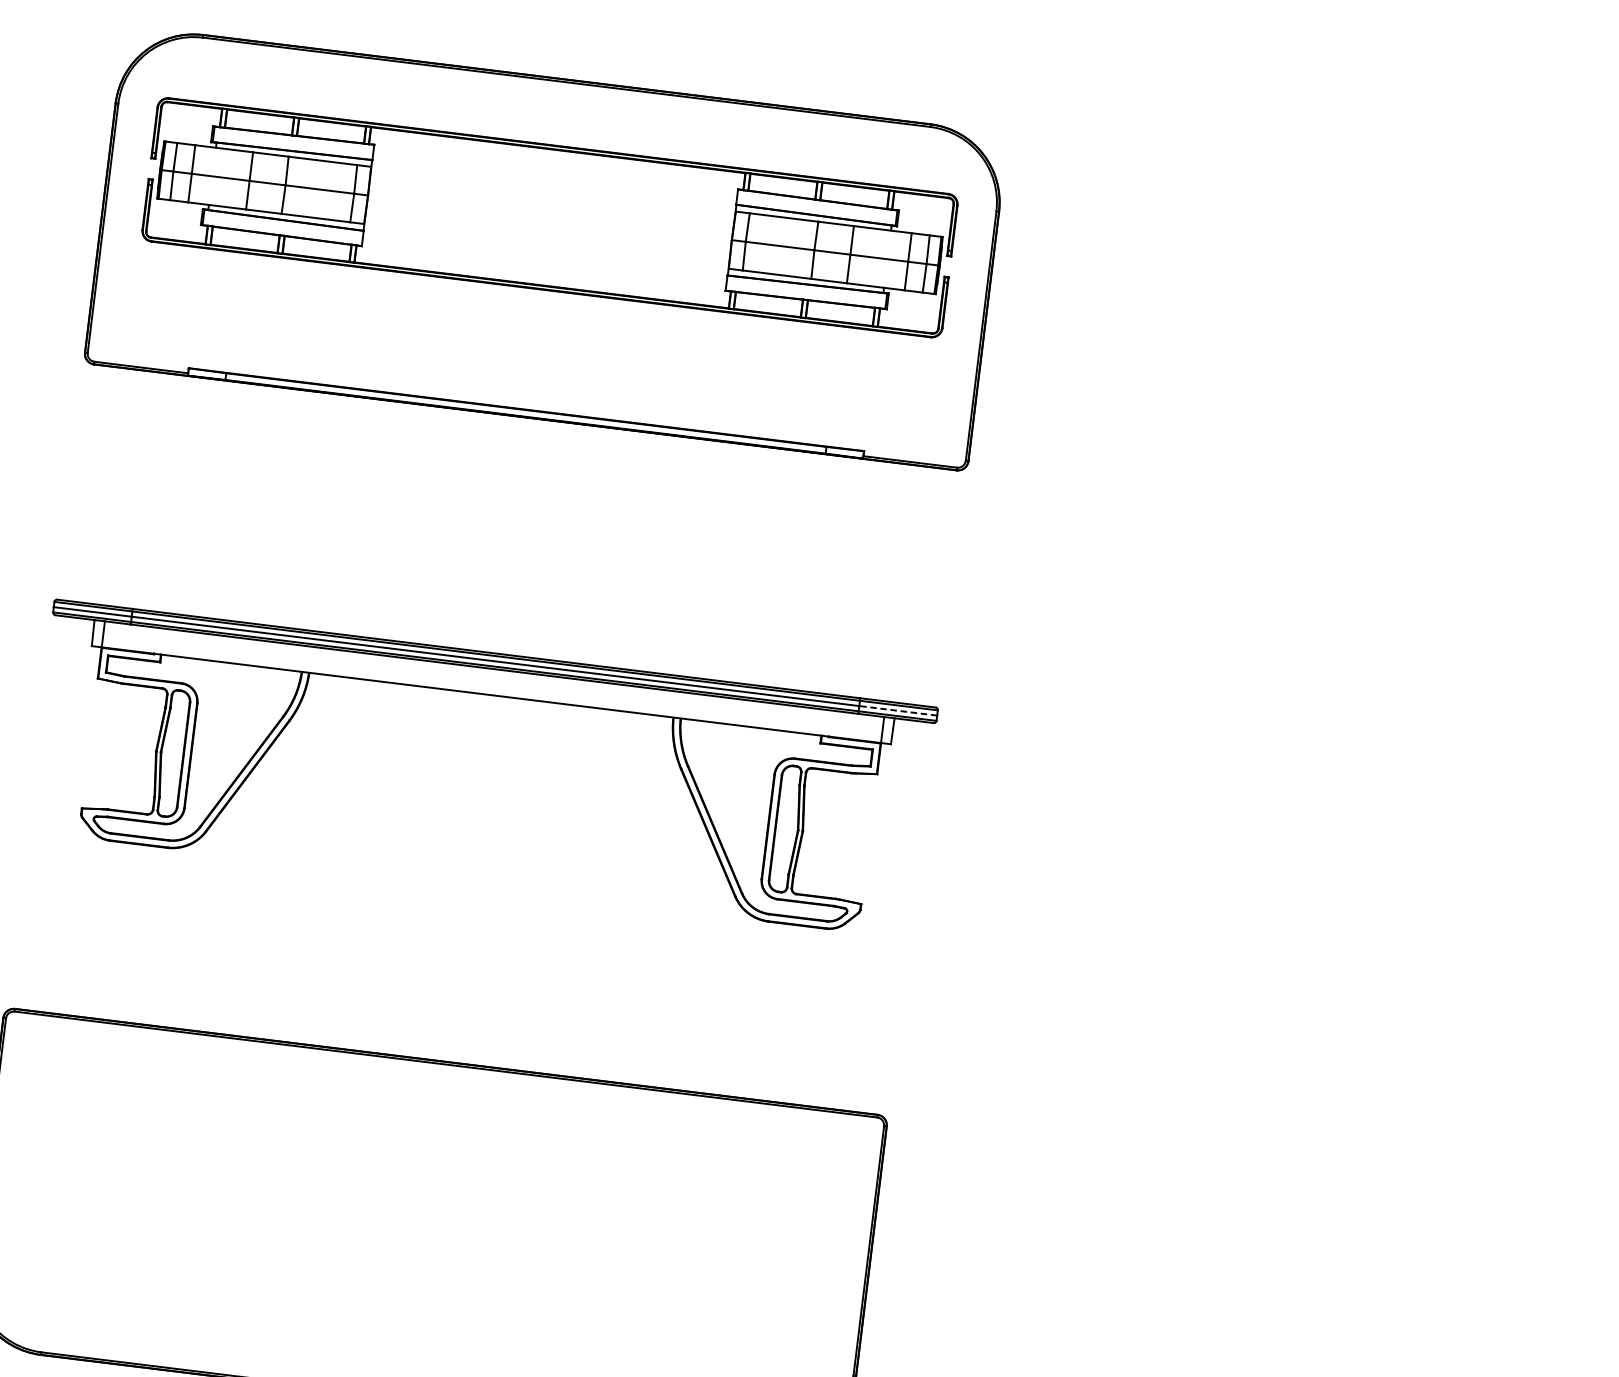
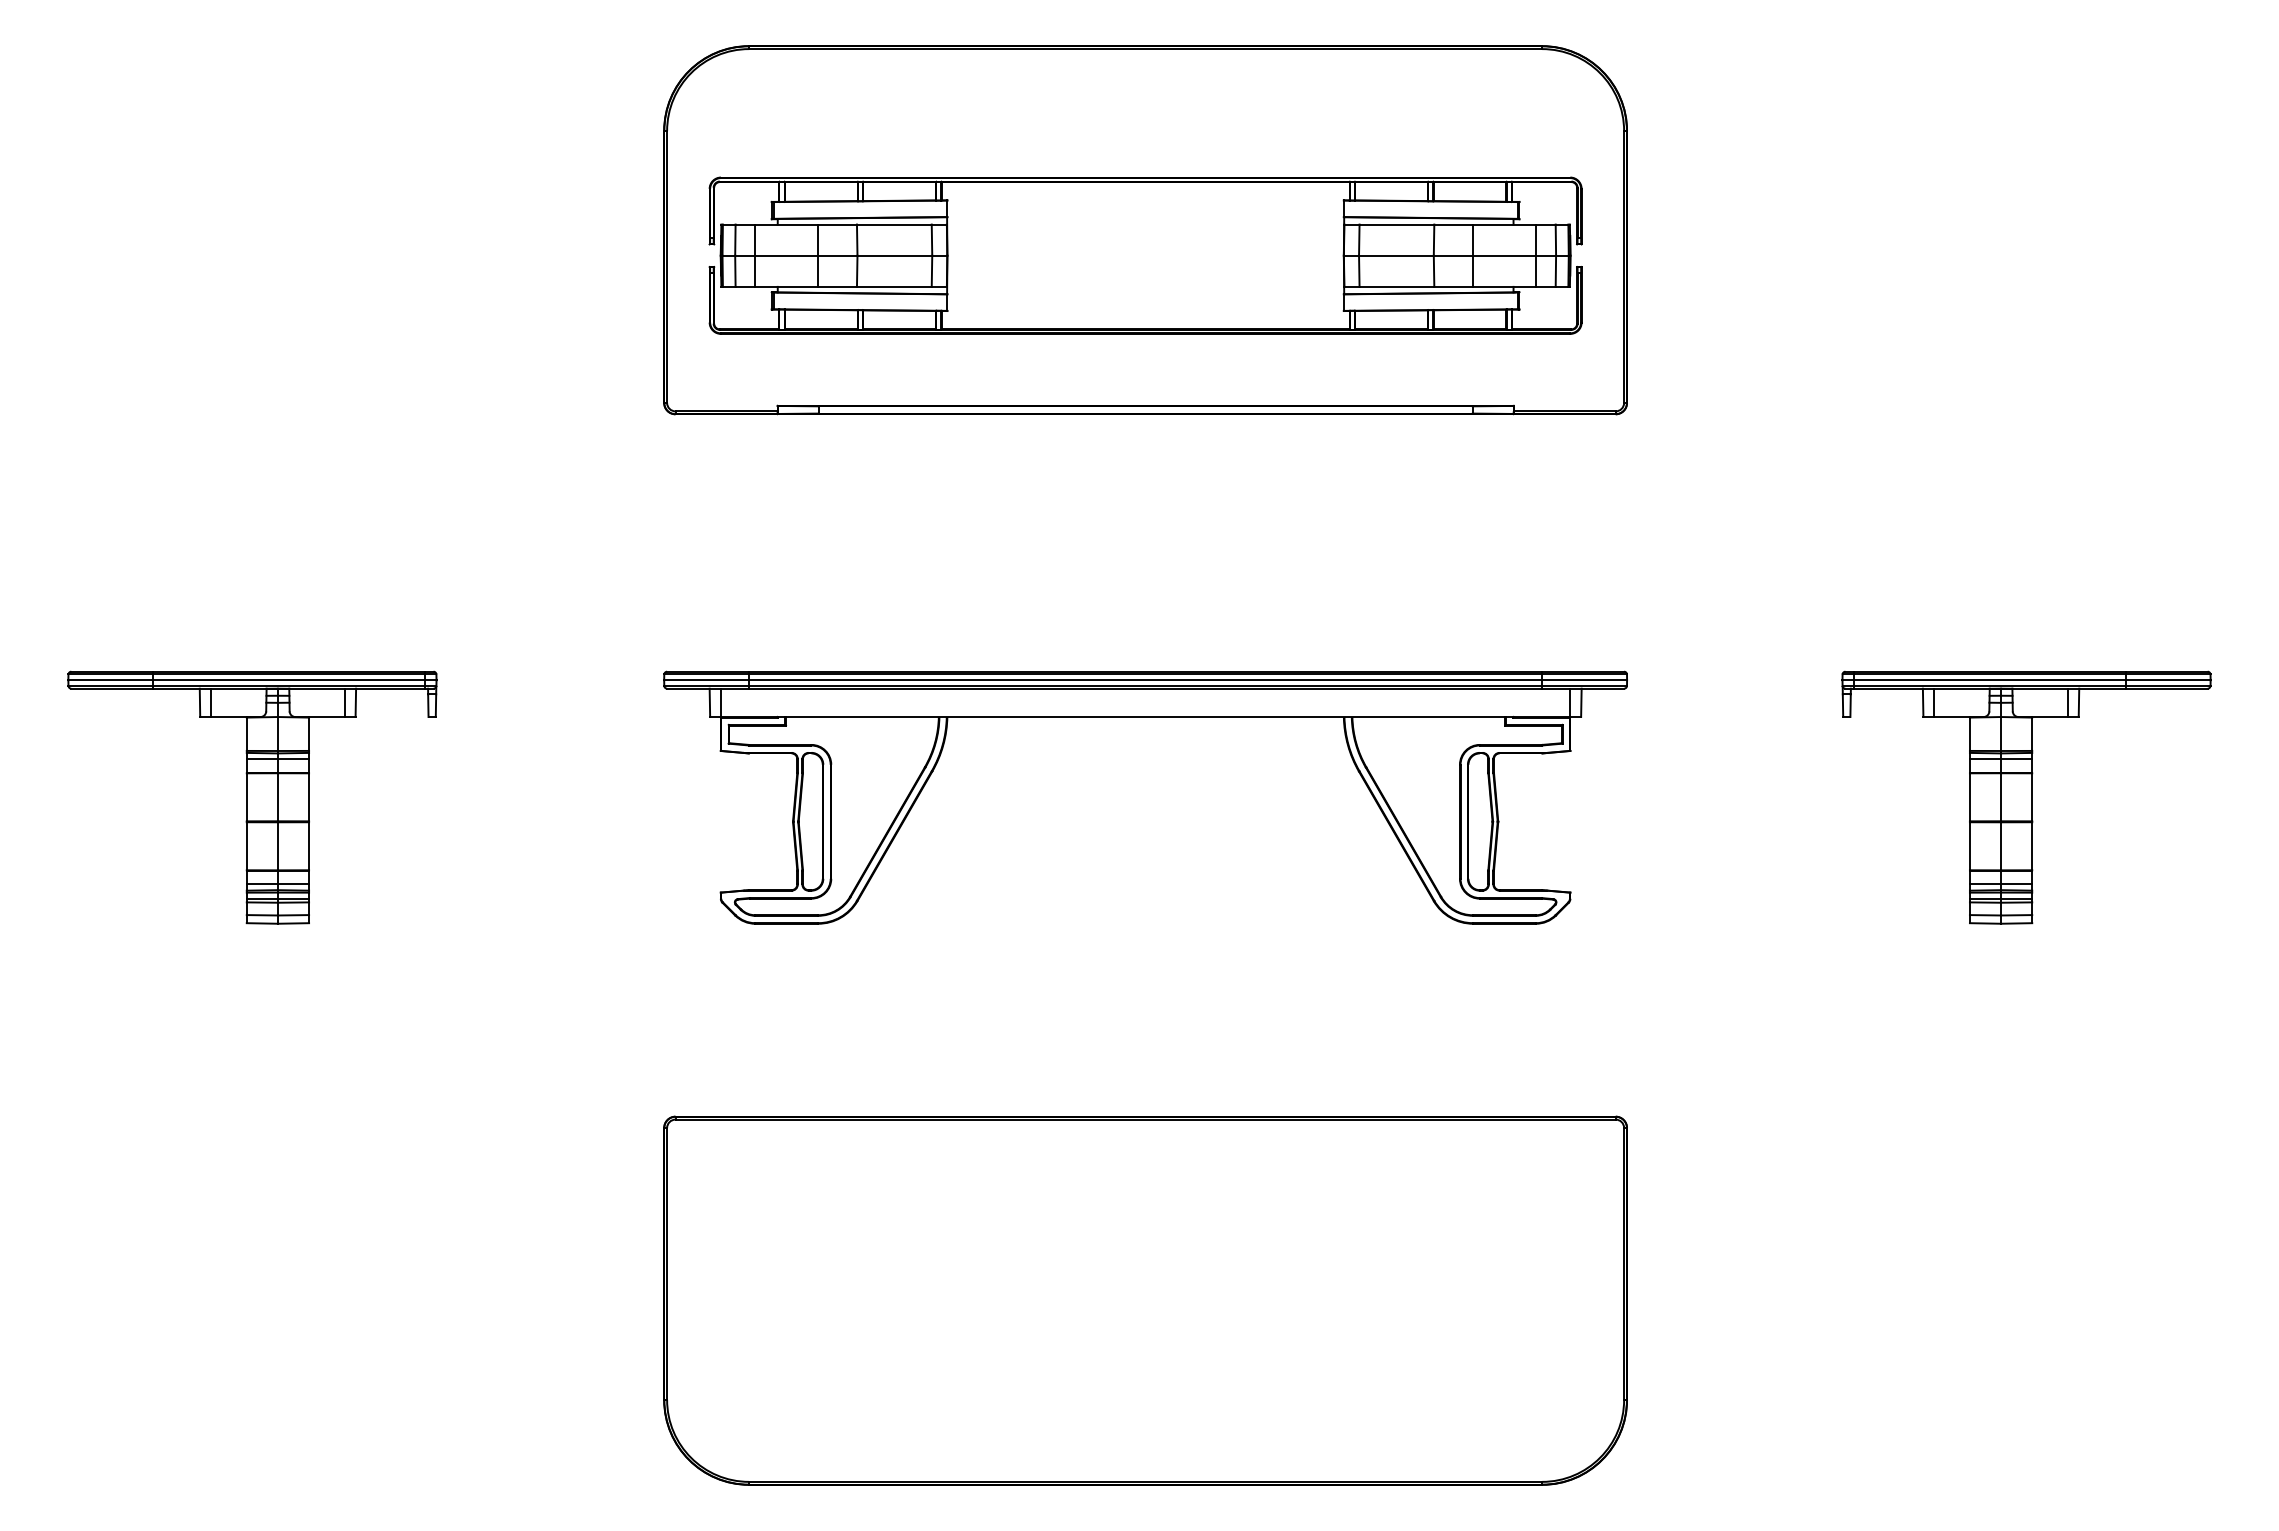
part: (549, 217) -> (1145, 255), moved
line: (898, 711) -> (1584, 680), dashed -> solid
part: (1290, 868) -> (2026, 797), added

